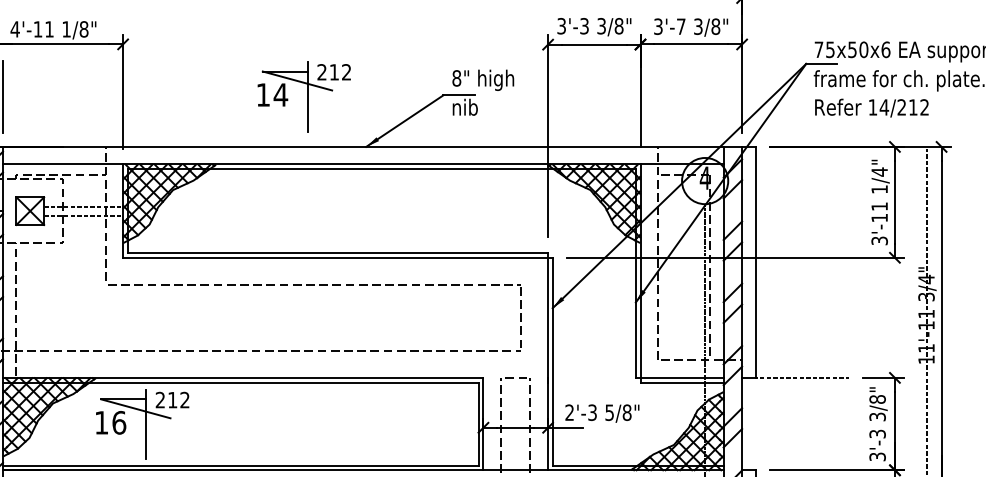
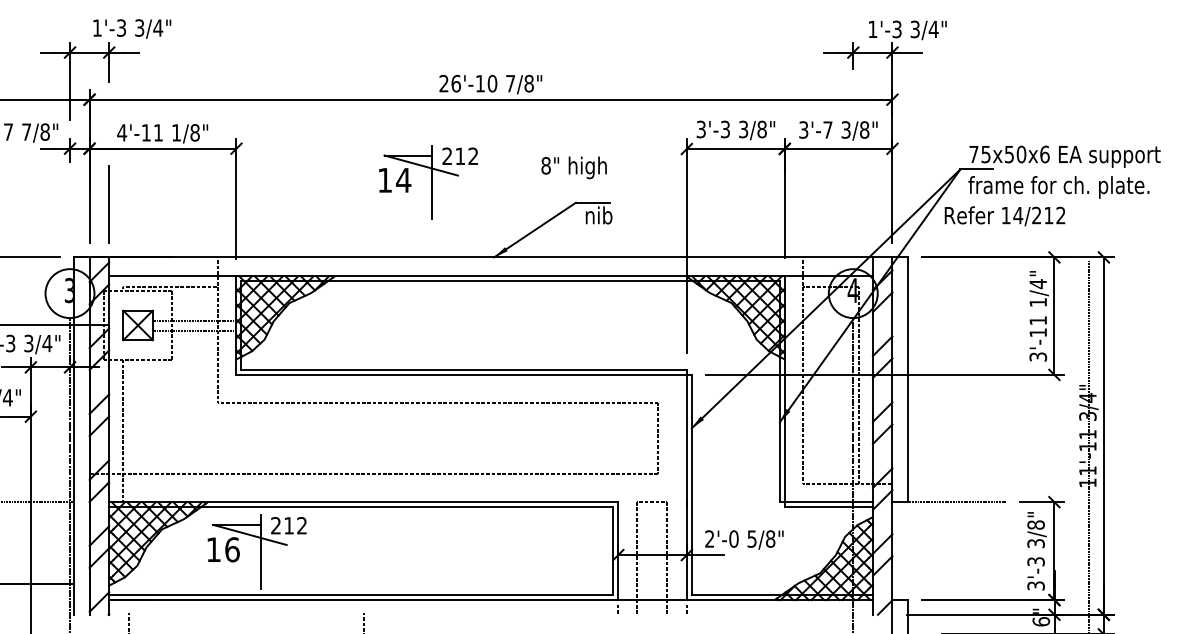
text: (482, 80) -> (573, 167), moved
part: (304, 96) -> (428, 182), moved
text: (871, 108) -> (1004, 216), moved
text: (592, 412) -> (733, 538), 2'-3 -> 2'-0

